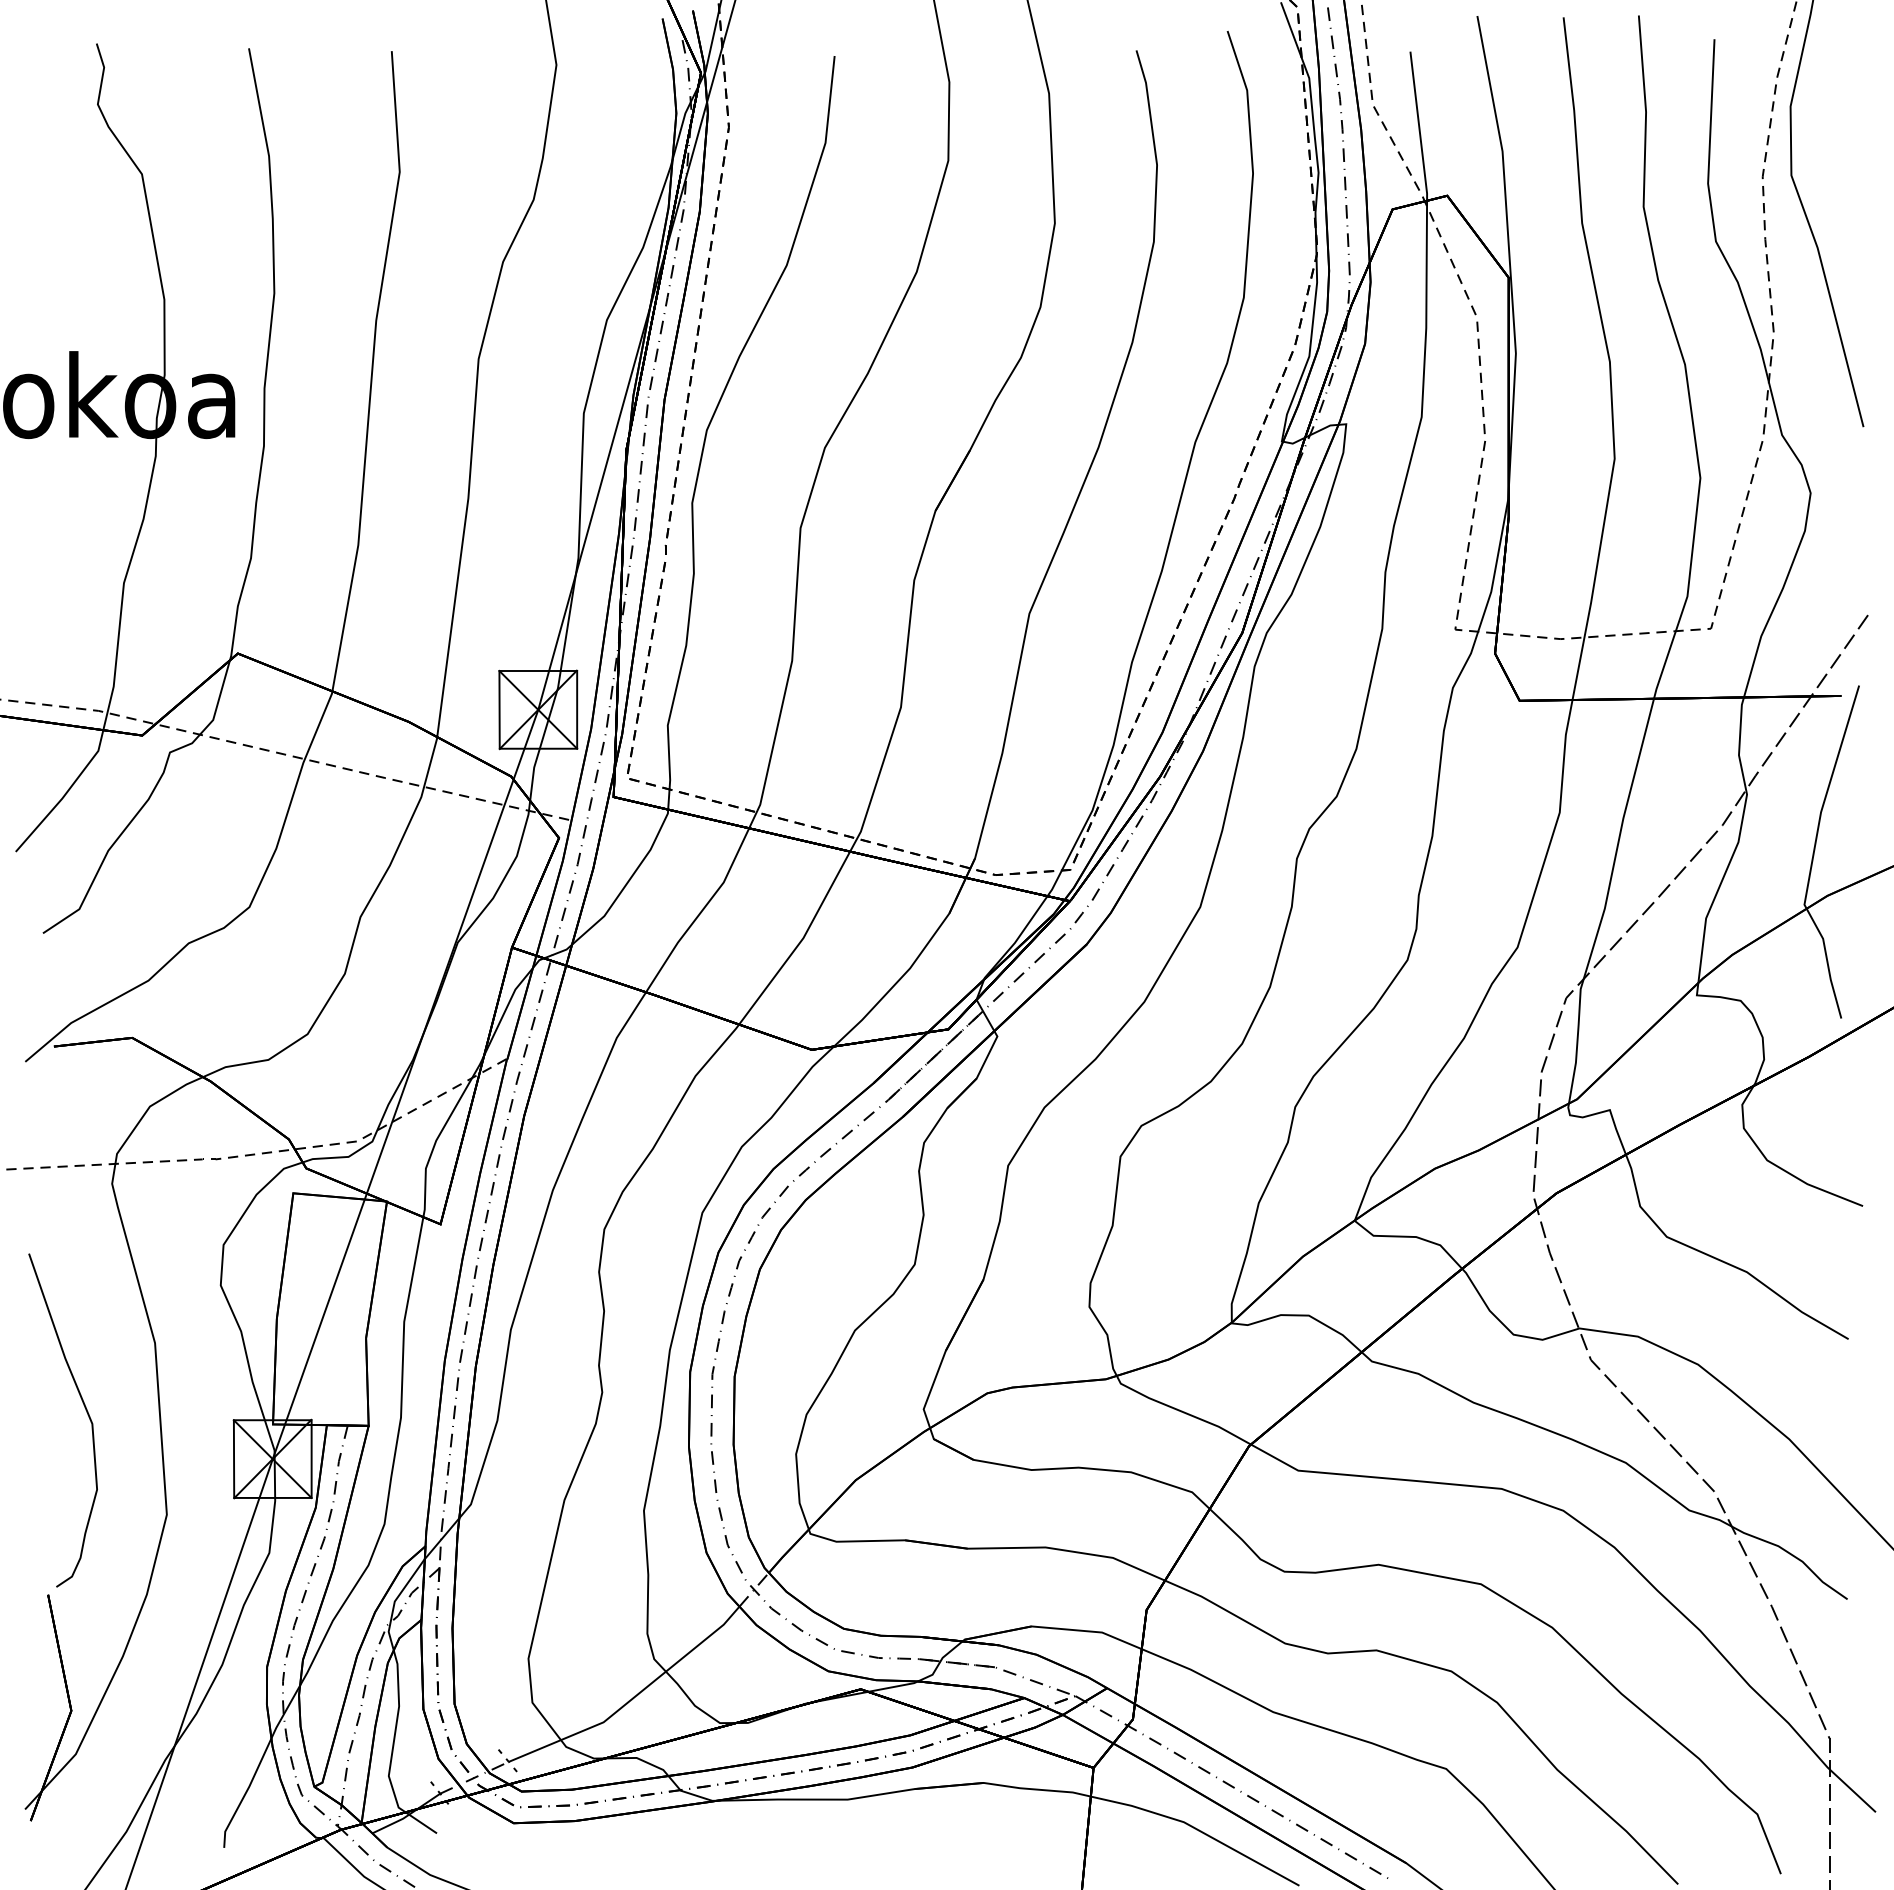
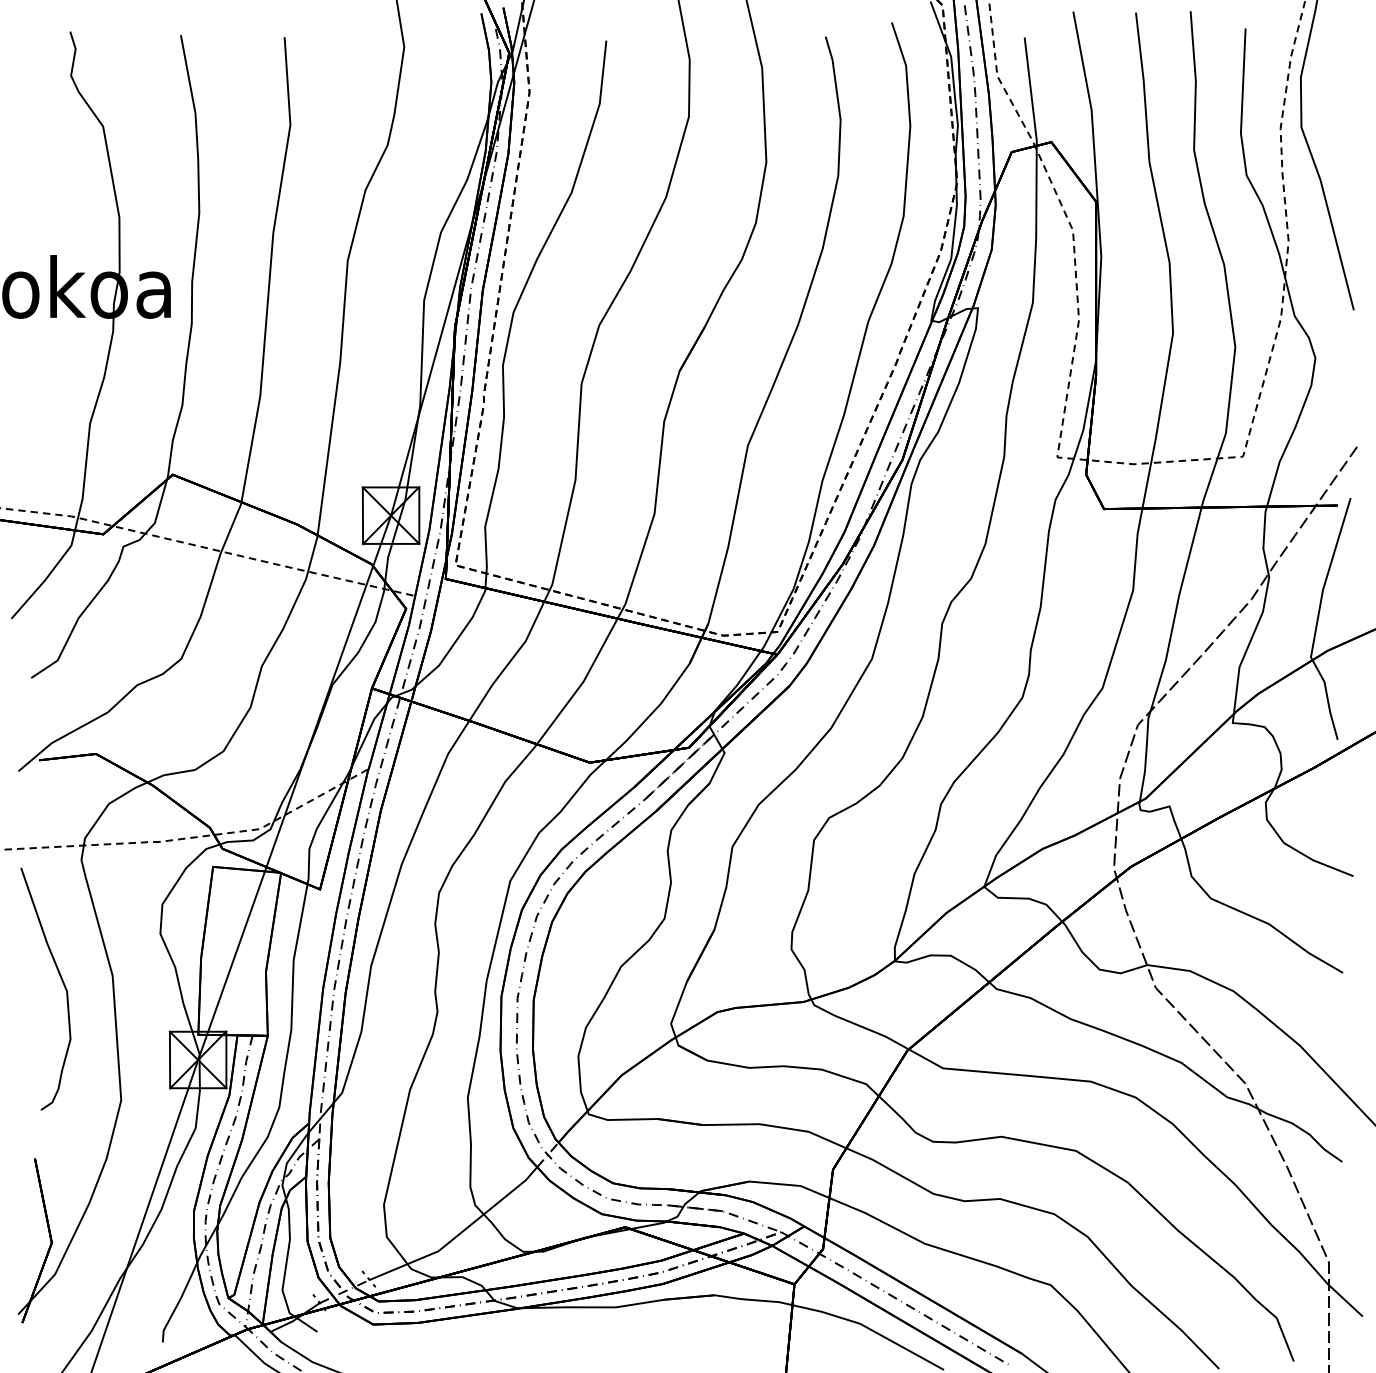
curve: (85, 1410) -> (62, 981), moved

